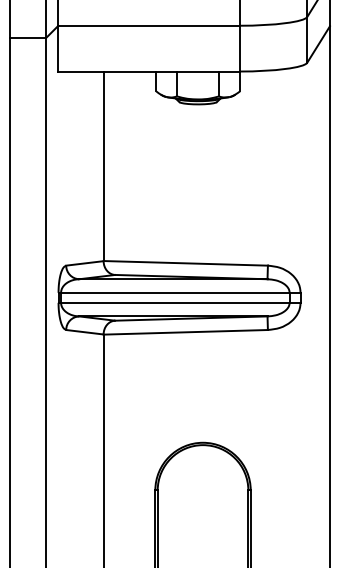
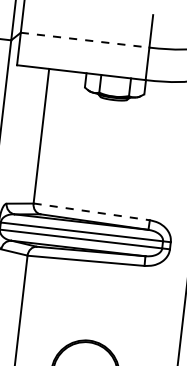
line: (148, 25) -> (84, 39), solid -> dashed
line: (186, 263) -> (92, 212), solid -> dashed

